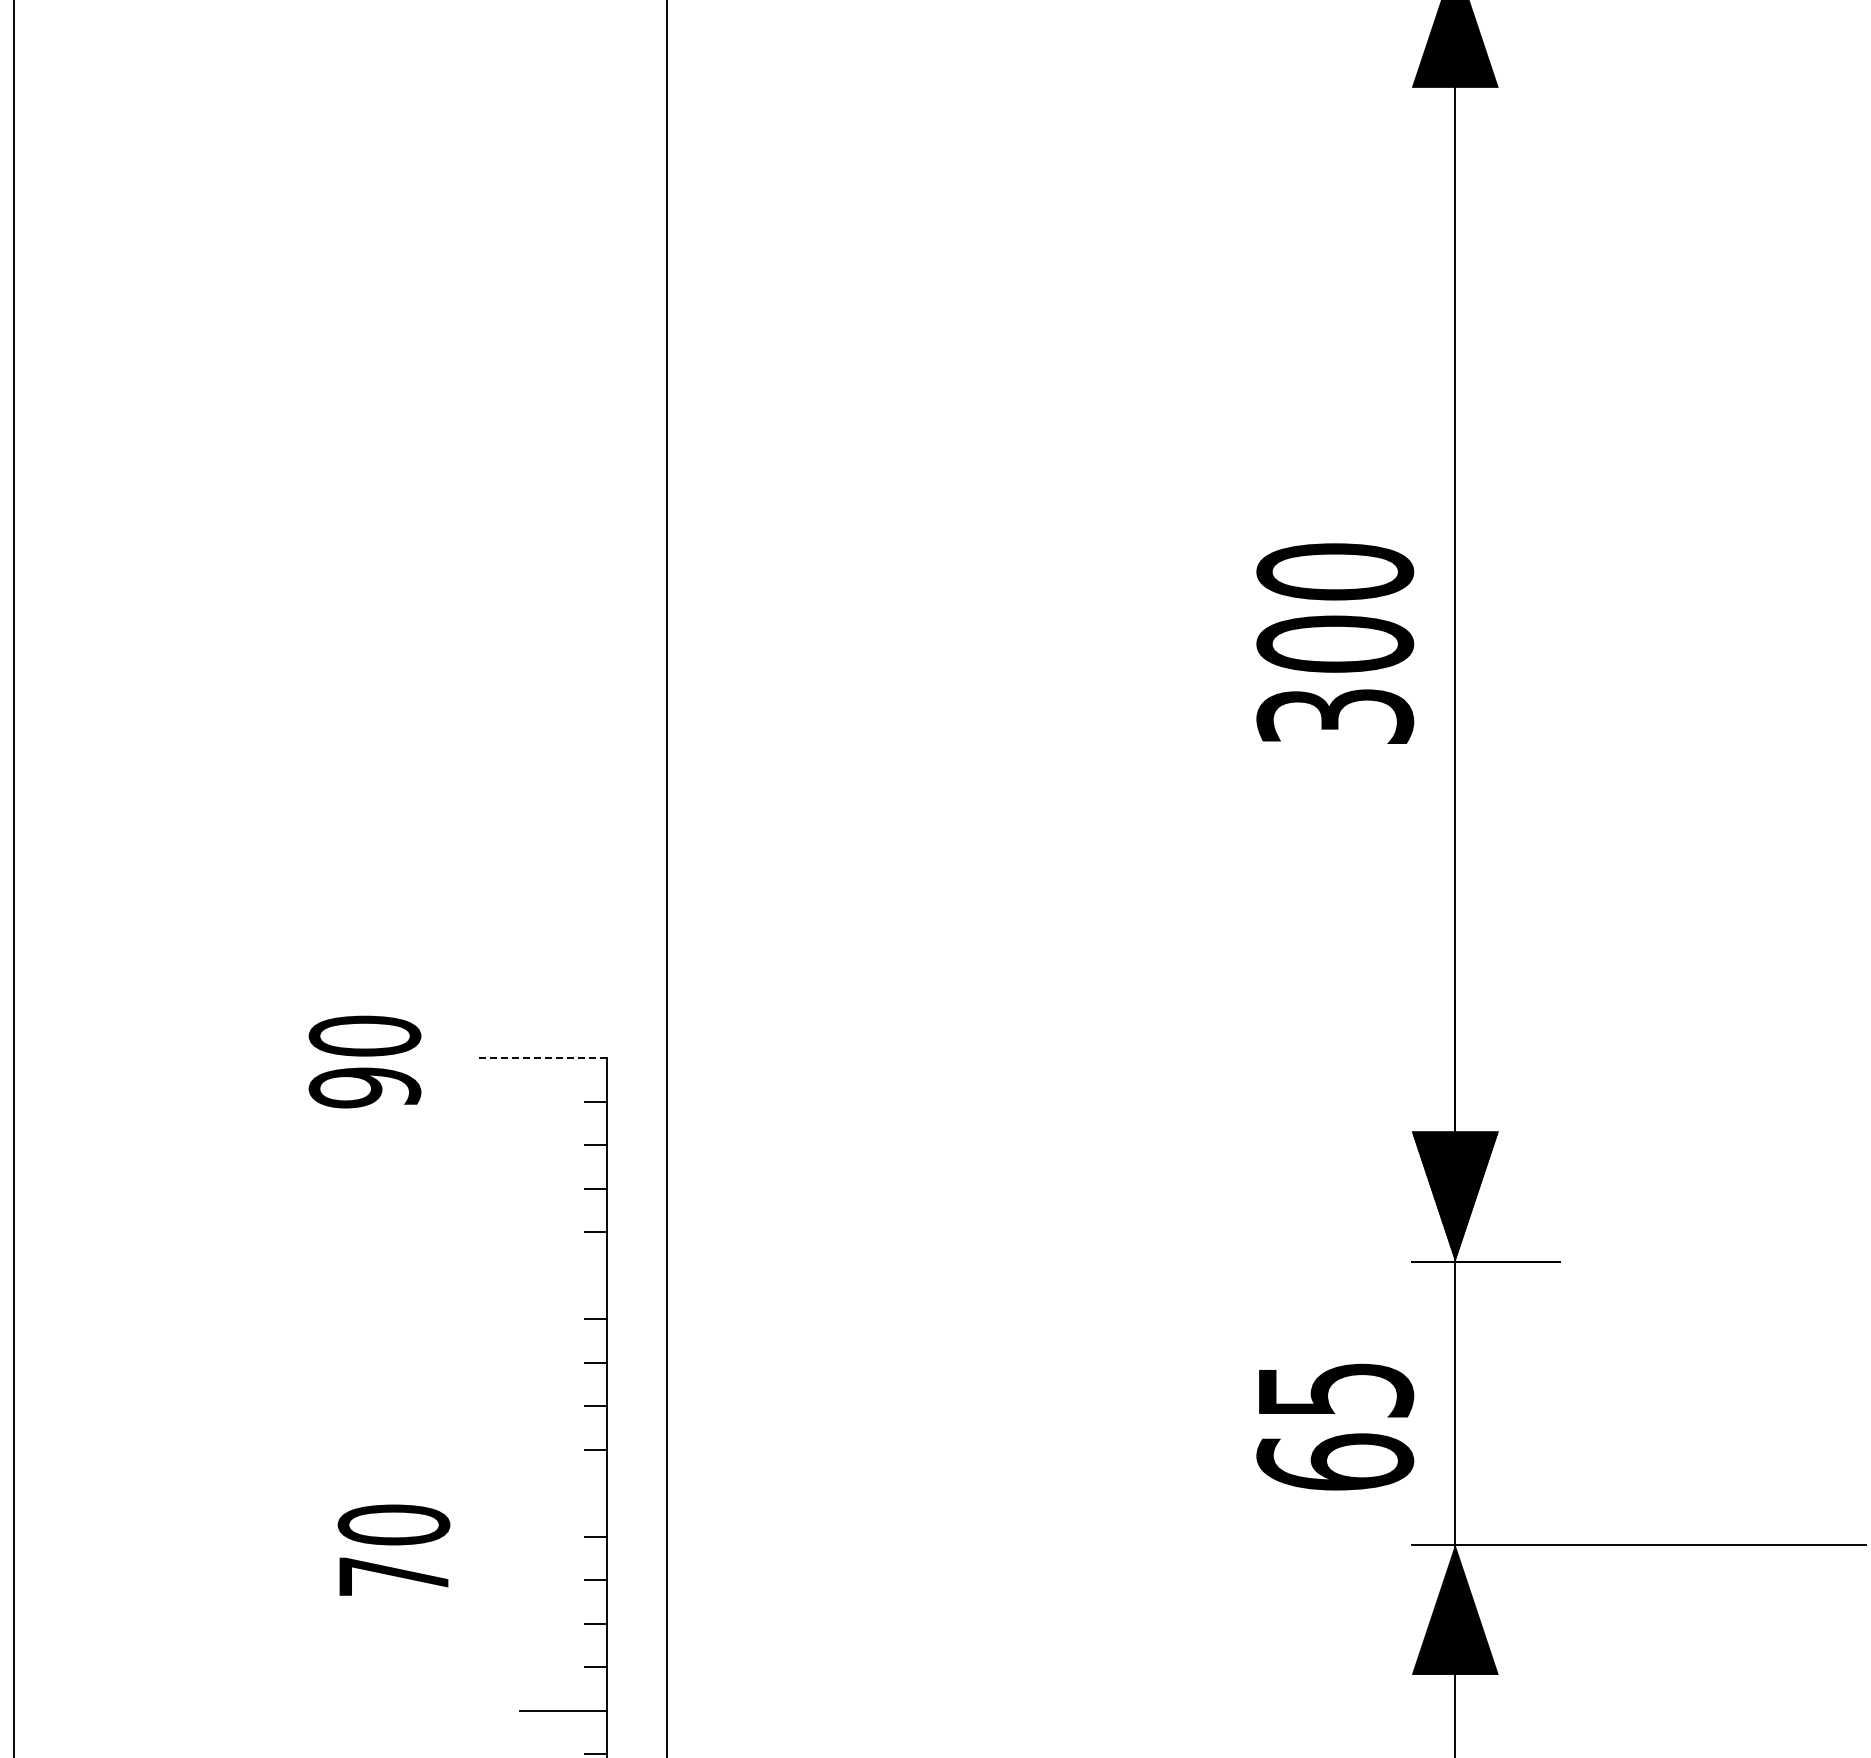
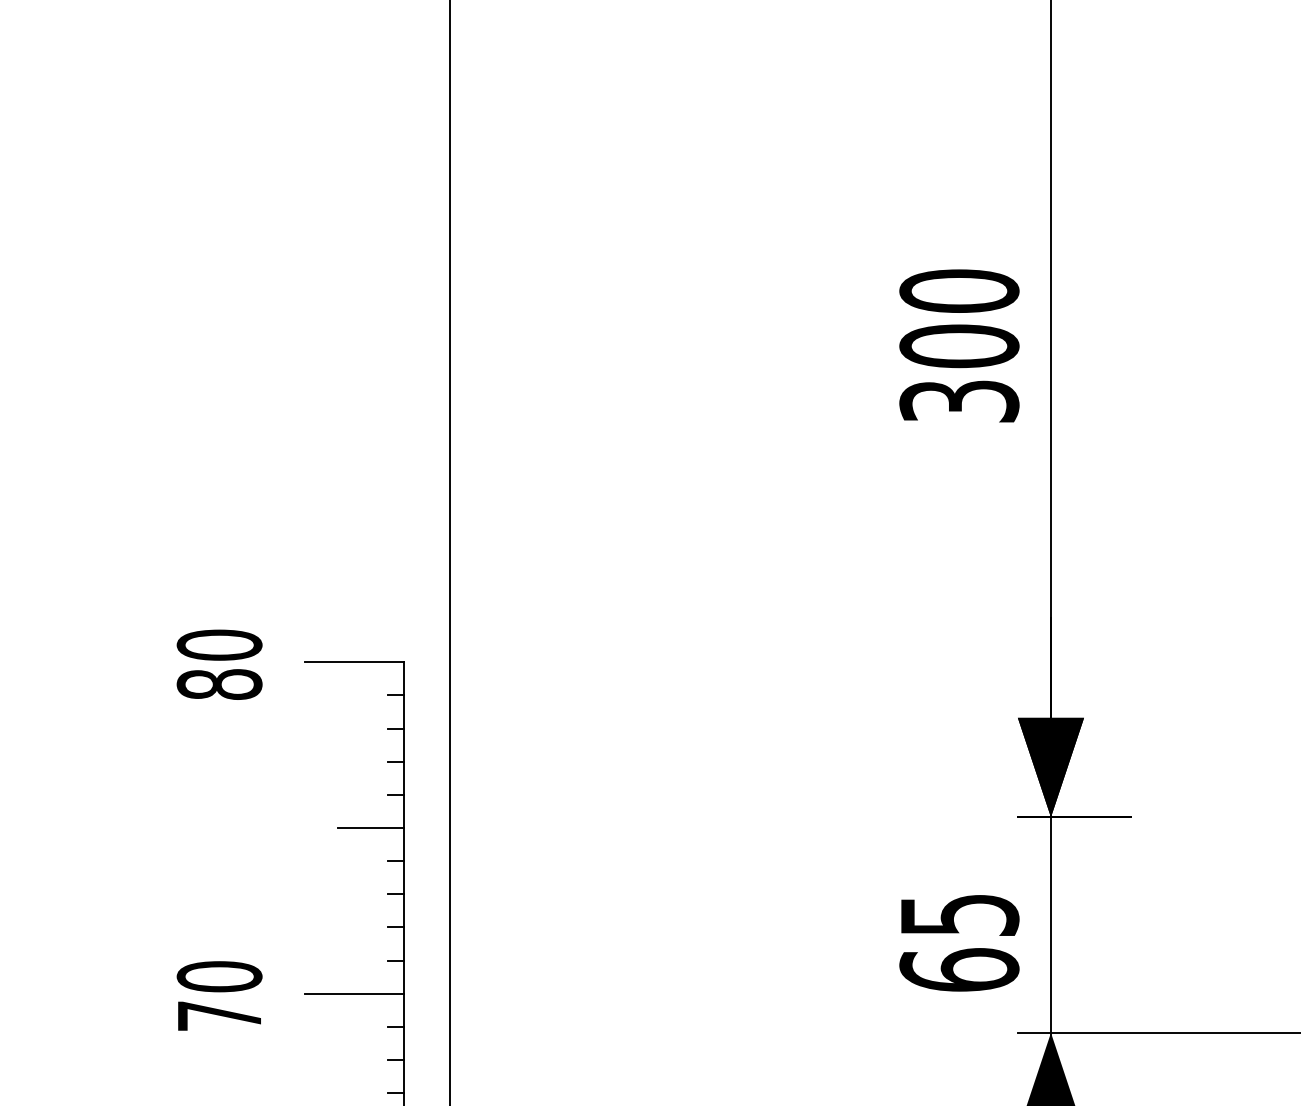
line: (541, 1058) -> (354, 662), dashed -> solid
text: (364, 1087) -> (219, 684), 90 -> 80
line: (562, 1275) -> (370, 827), added
line: (541, 1493) -> (354, 993), added
text: (393, 1549) -> (219, 995), moved

